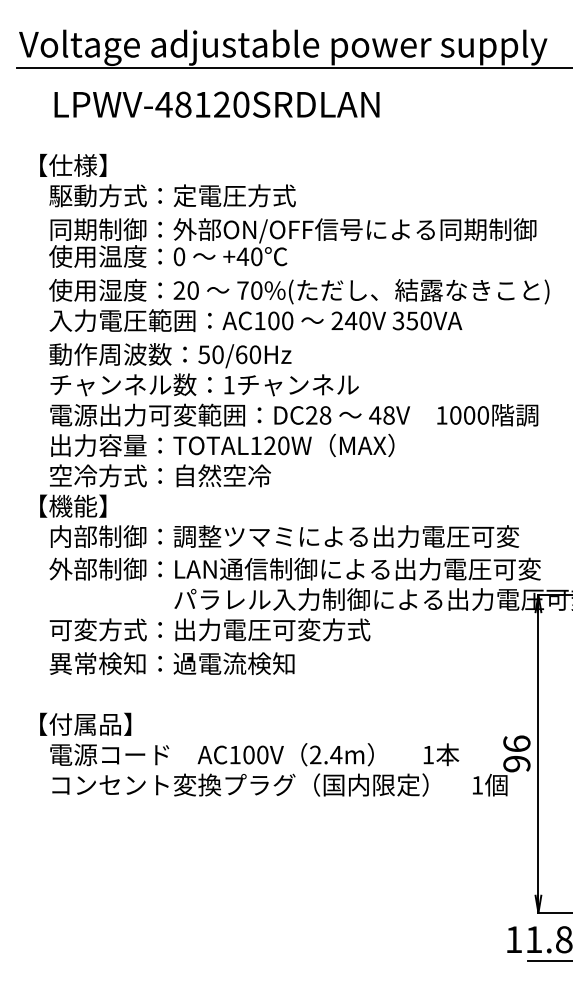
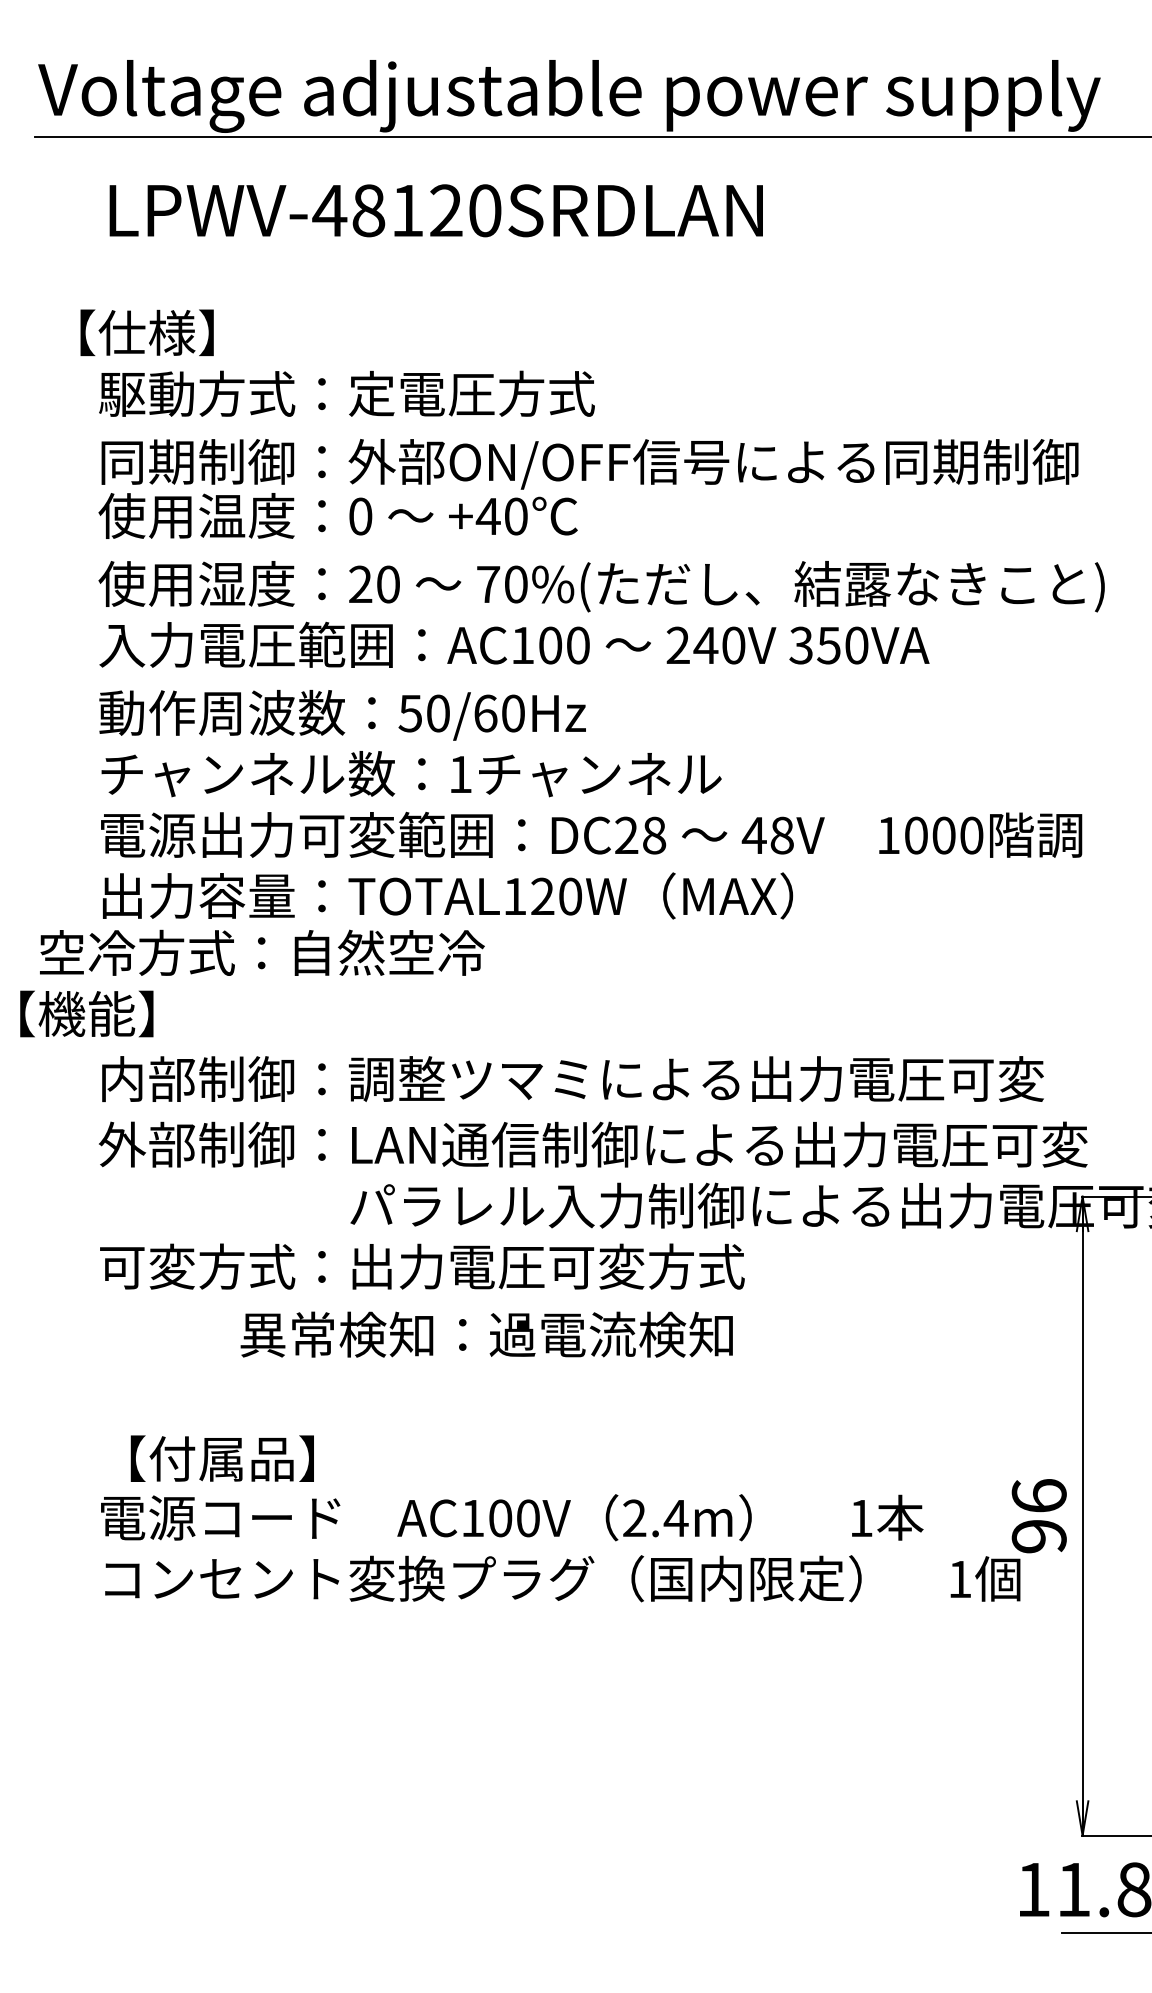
text: (155, 490) -> (252, 982), moved
text: (171, 663) -> (485, 1334), moved
text: (85, 723) -> (222, 1456), moved

